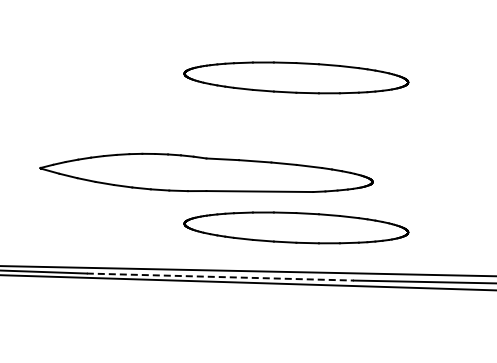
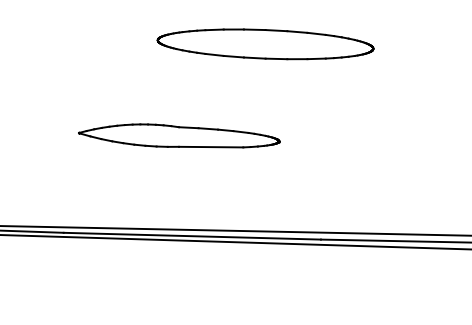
part: (206, 172) -> (178, 135), size x0.62
part: (296, 227) -> (265, 188), removed
line: (220, 277) -> (192, 236), dashed -> solid

